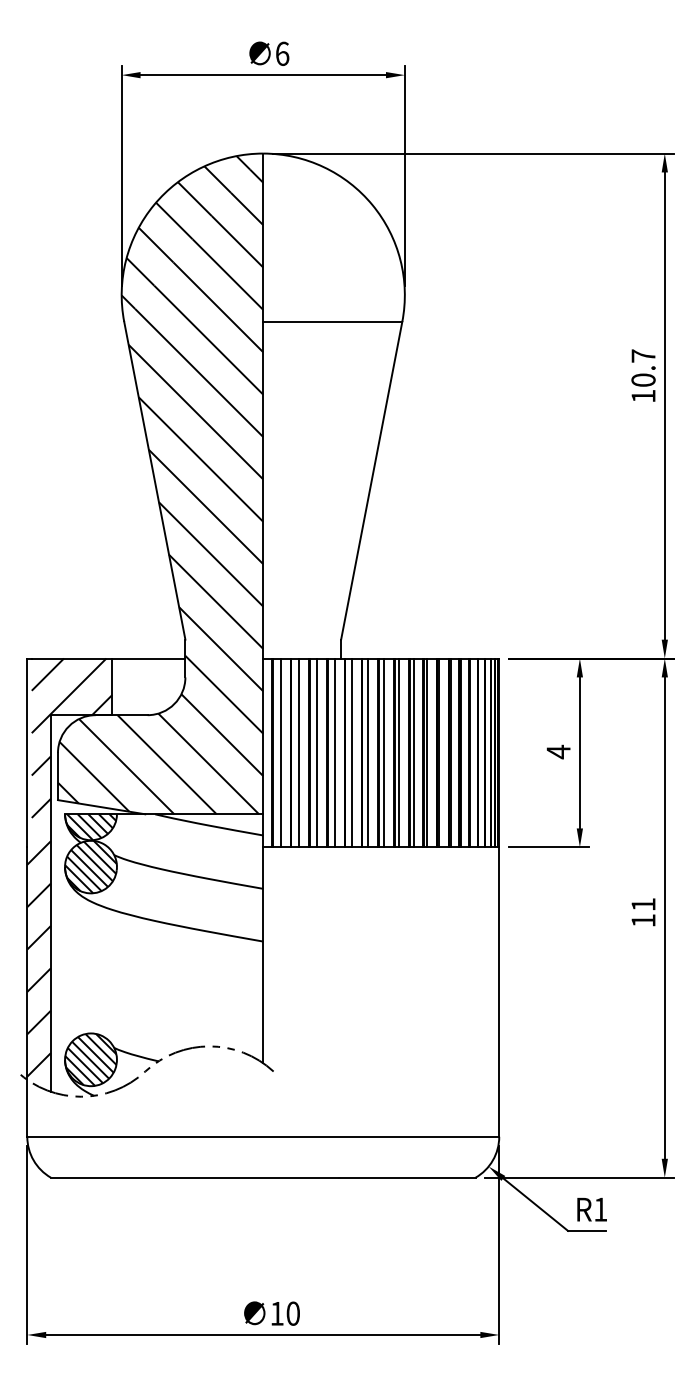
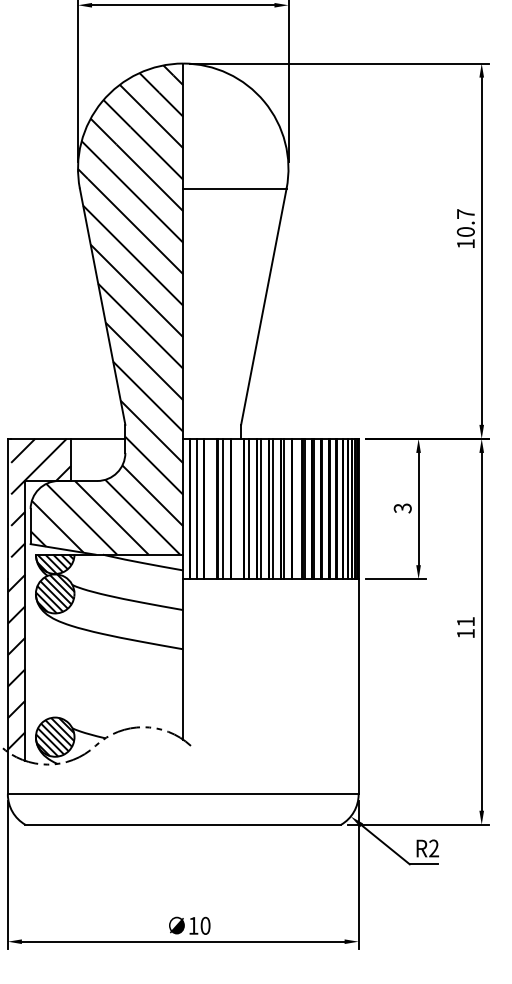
text: (558, 751) -> (402, 508), 4 -> 3
line: (299, 752) -> (210, 508), removed
line: (334, 752) -> (236, 508), removed
line: (413, 752) -> (294, 508), removed
text: (600, 1209) -> (433, 848), R1 -> R2

